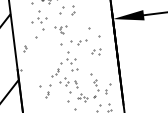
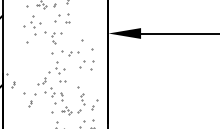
part: (61, 29) -> (53, 37), size x1.43
part: (24, 48) -> (13, 84), moved
part: (95, 52) -> (86, 65), size x1.67

